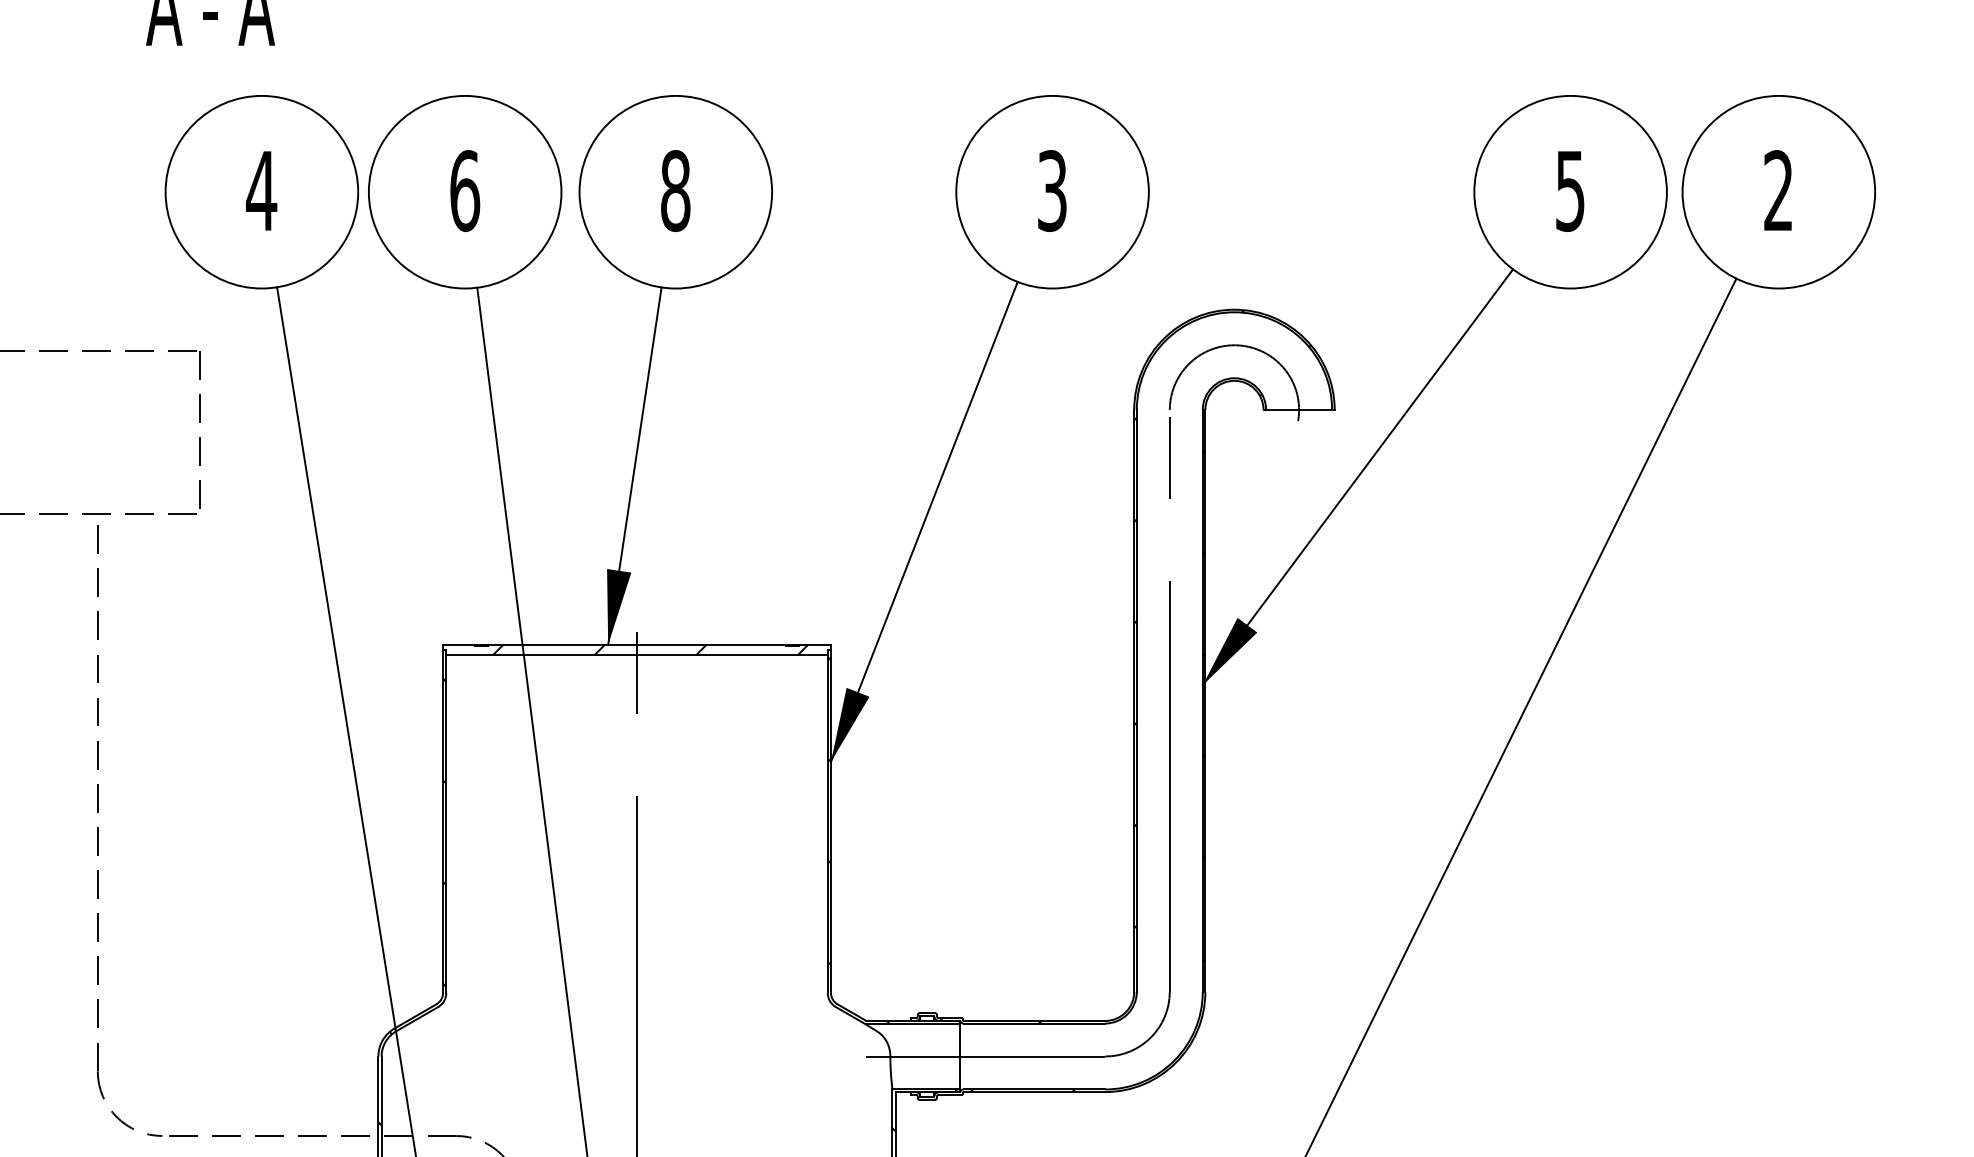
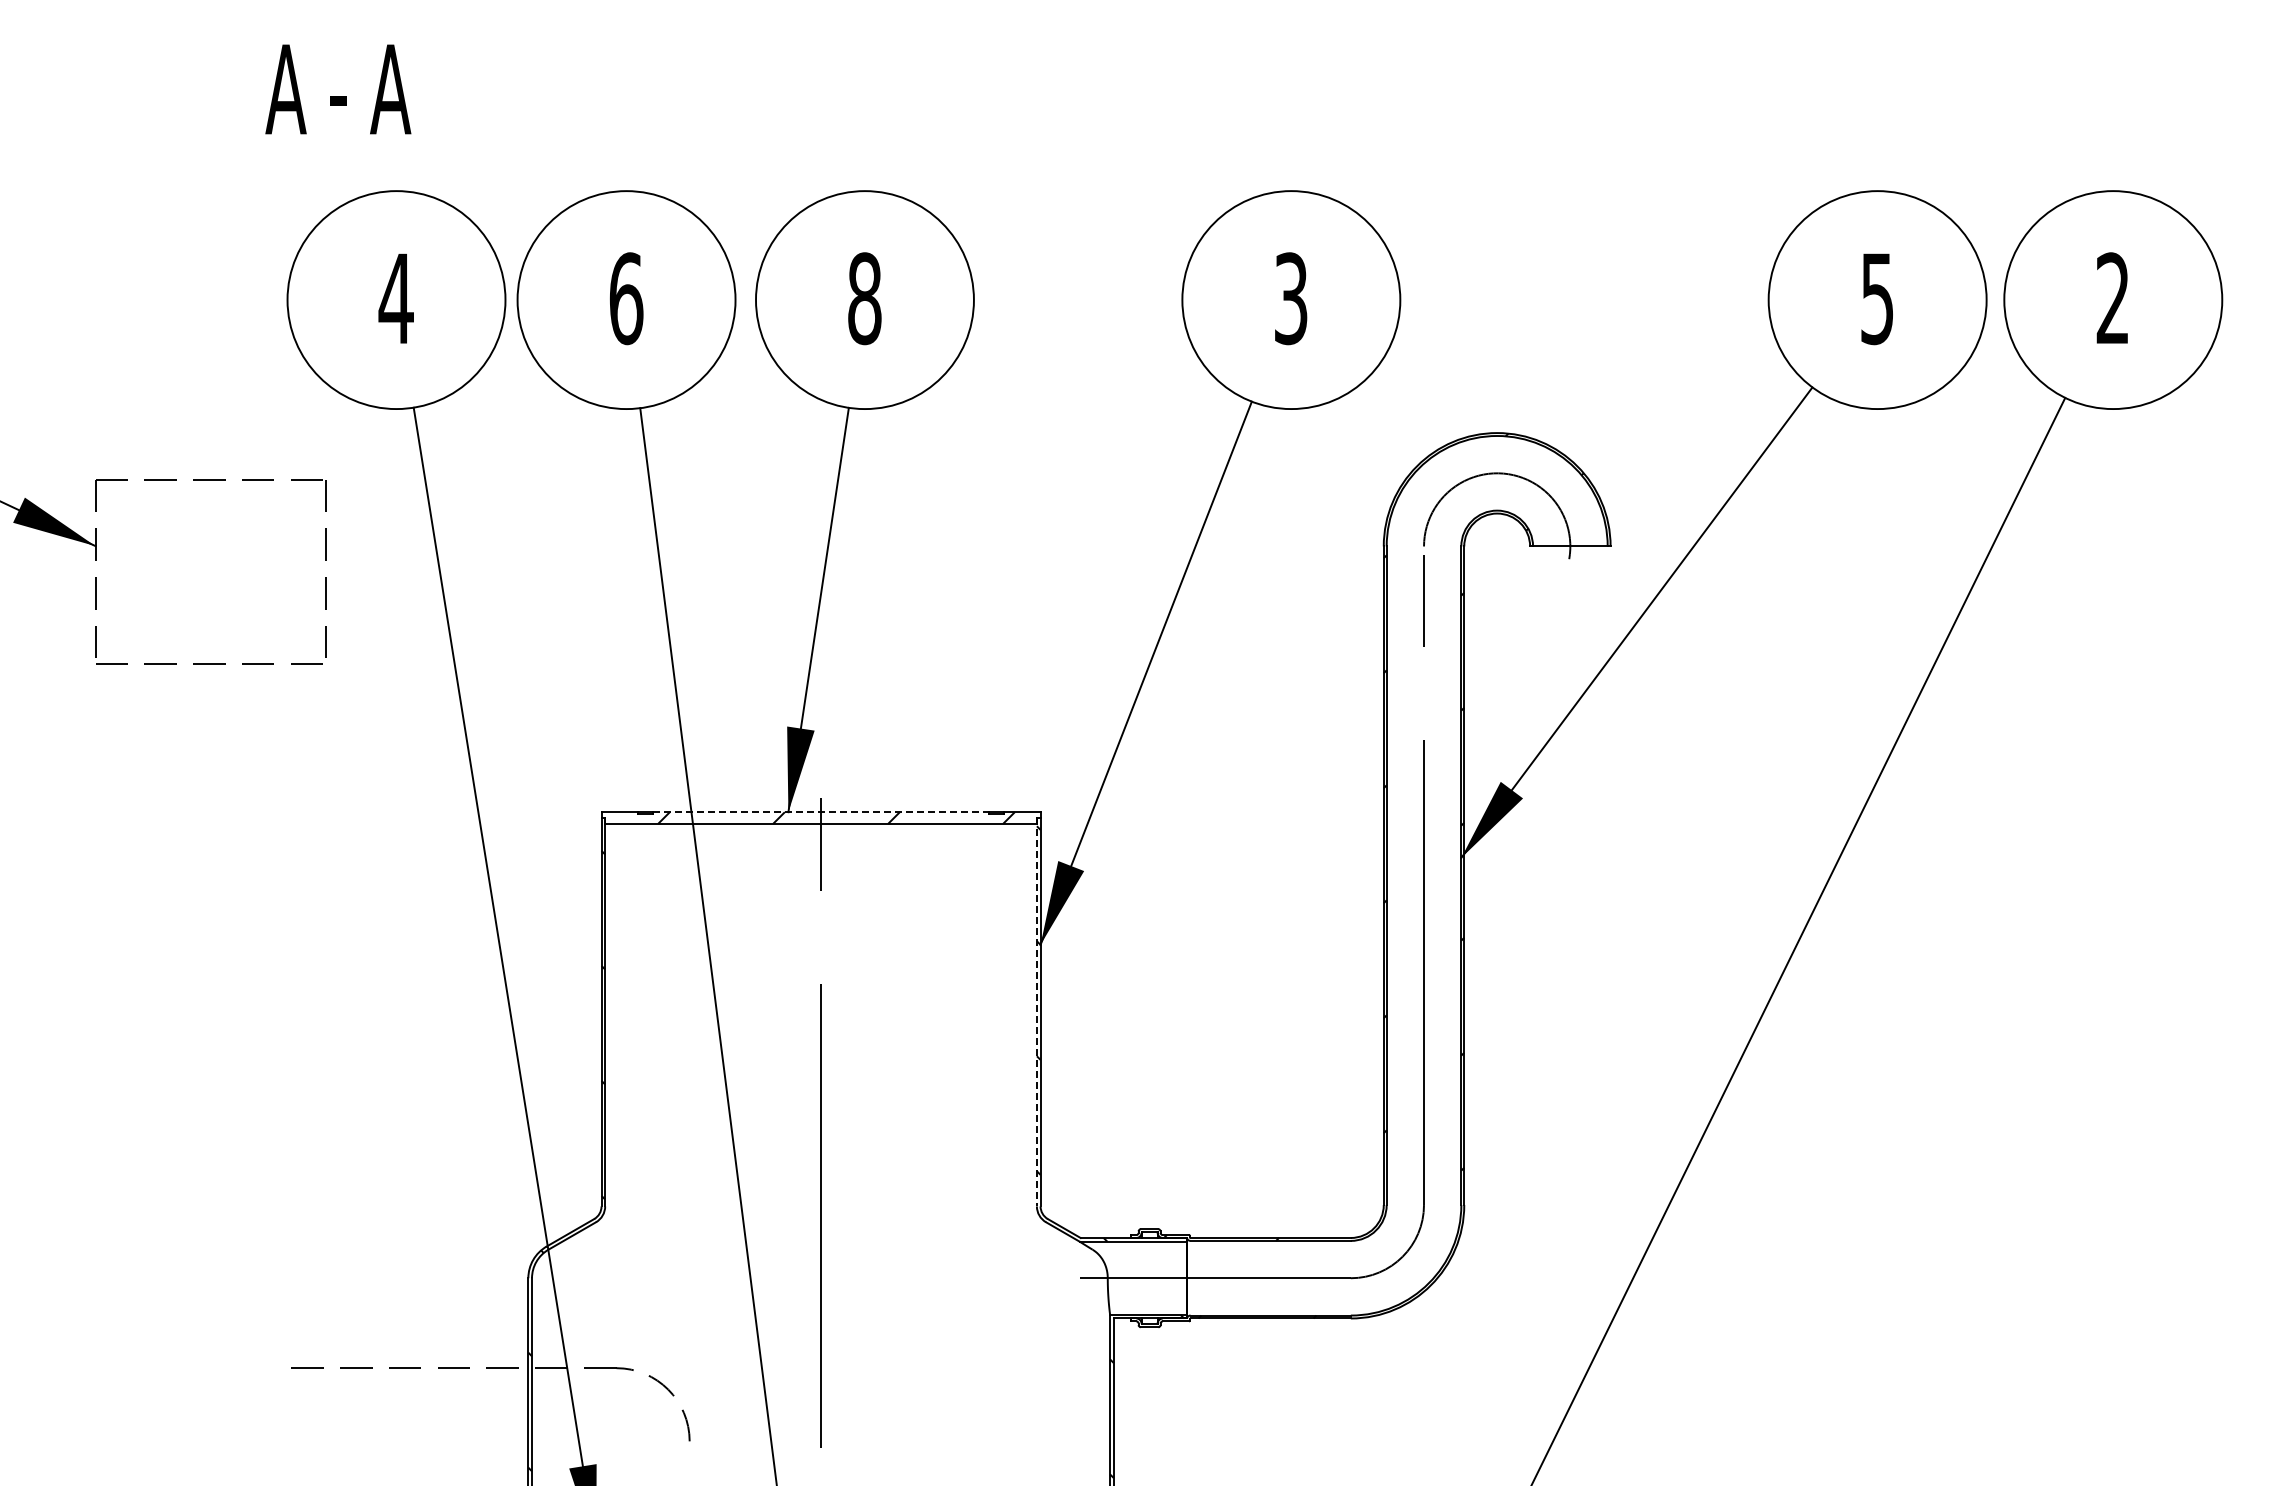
line: (637, 644) -> (821, 812), solid -> dashed
line: (827, 821) -> (1036, 1012), solid -> dashed
part: (98, 830) -> (211, 1022), removed

